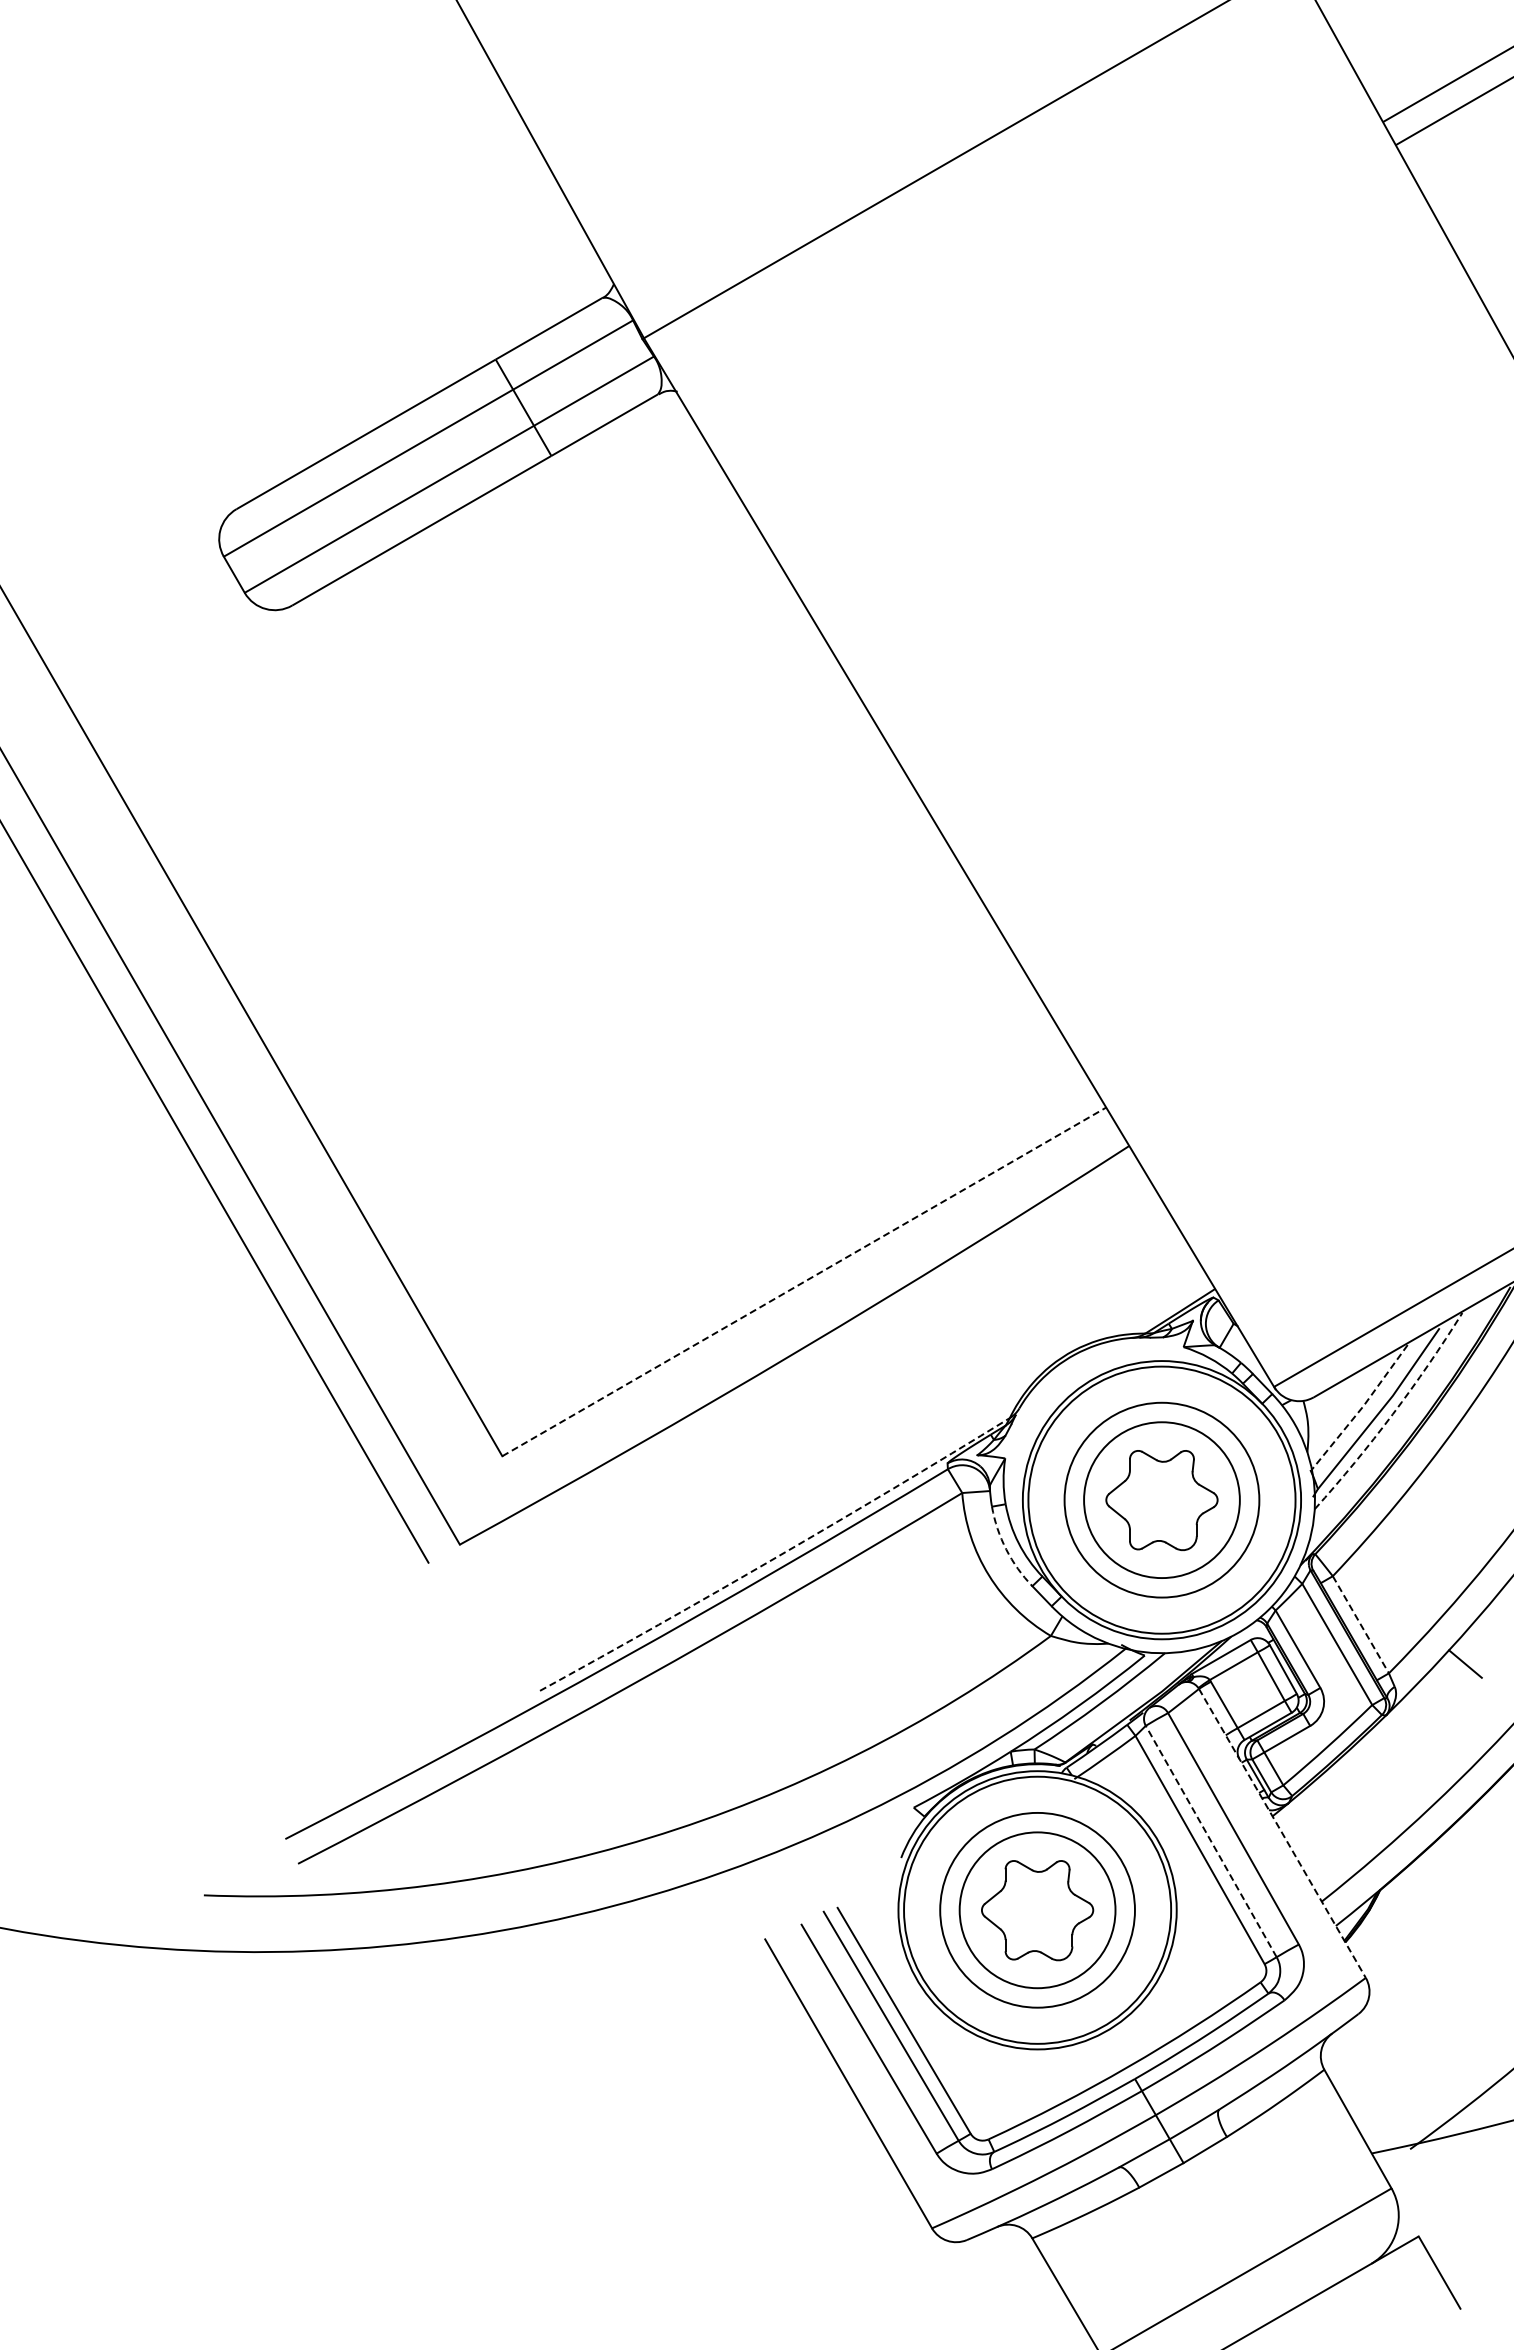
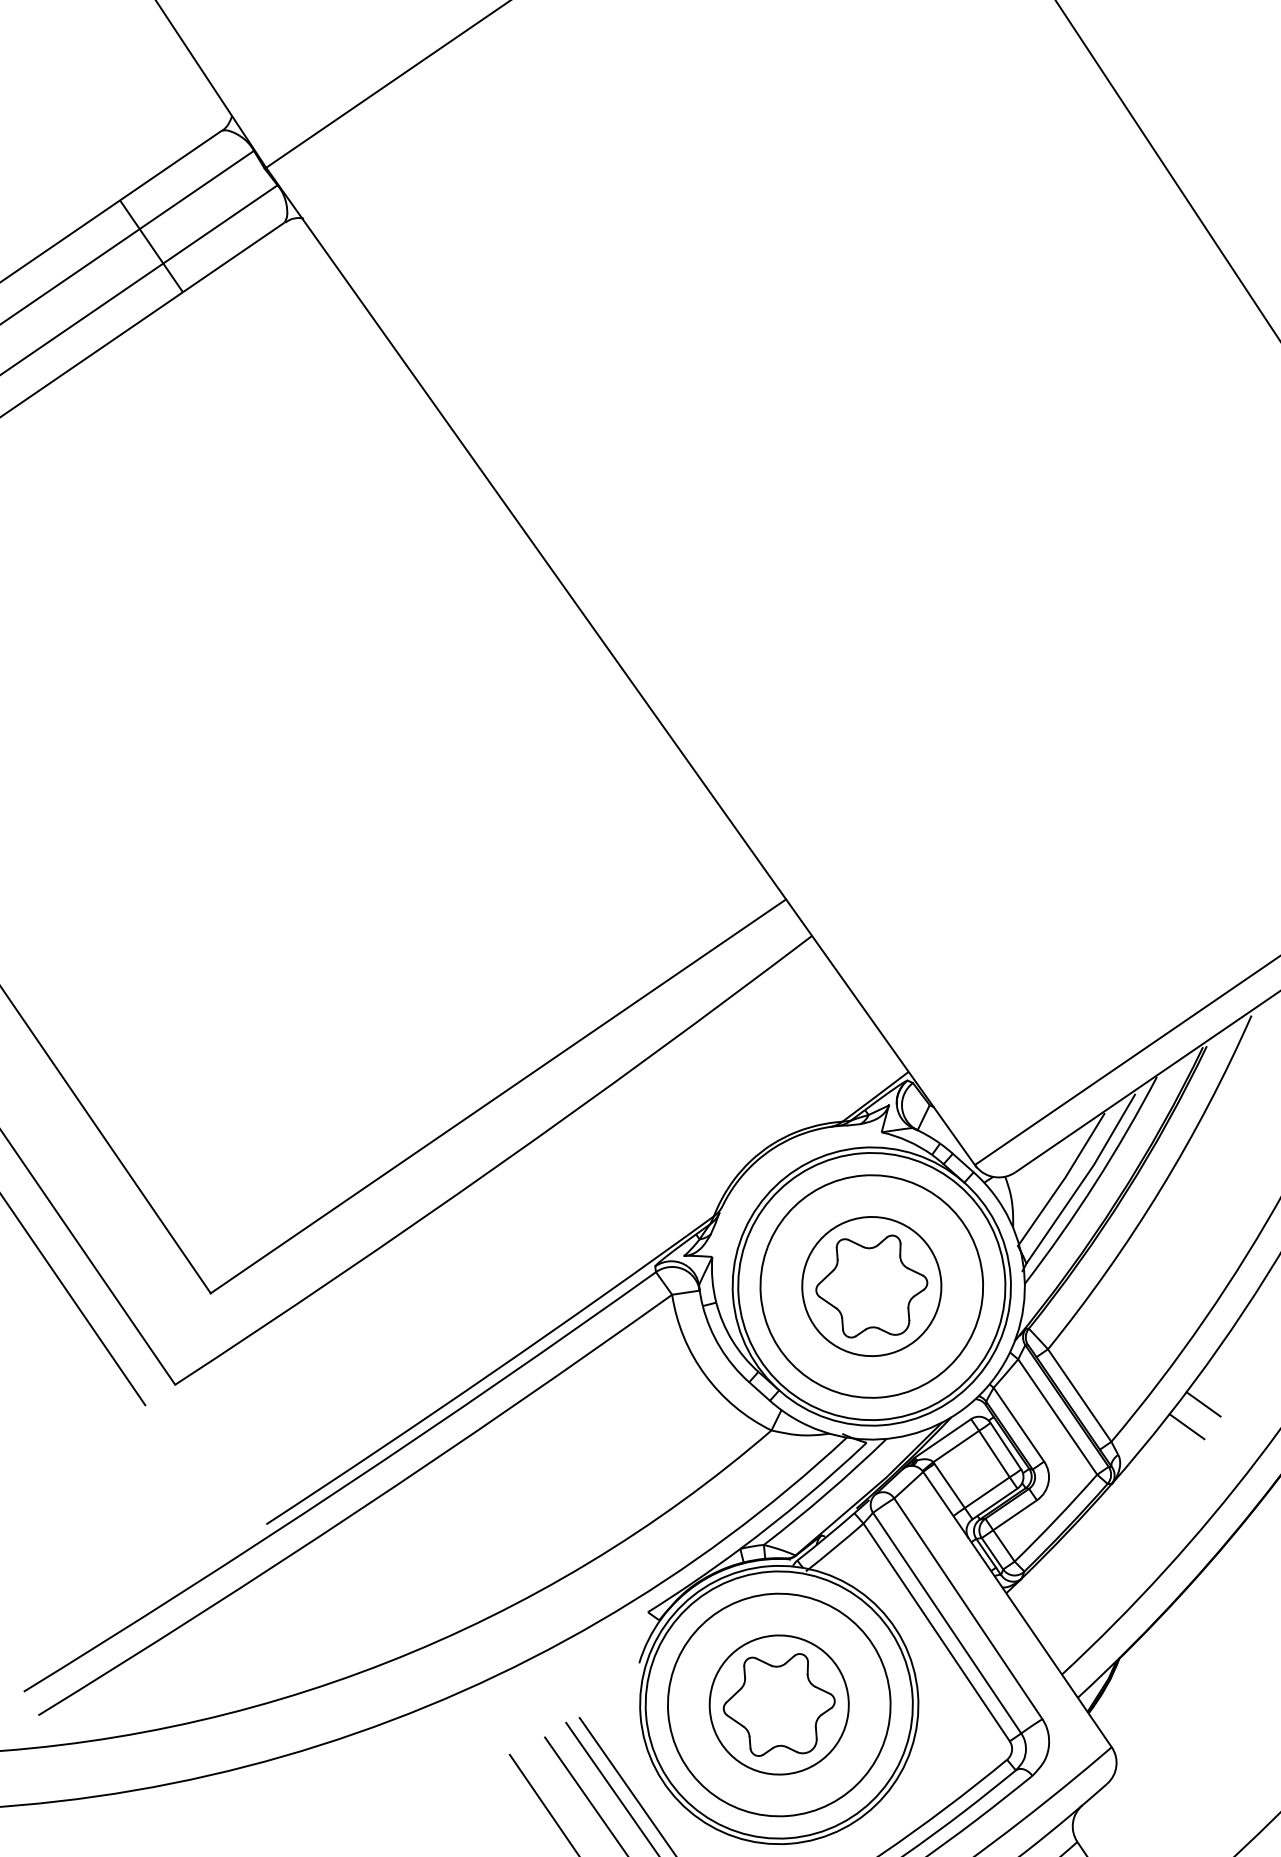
line: (804, 1281) -> (498, 1095), dashed -> solid
line: (1361, 1408) -> (1063, 1179), dashed -> solid
arc: (1392, 1414) -> (1095, 1183), dashed -> solid
circle: (1161, 1499) -> (871, 1285), size x0.71
circle: (1161, 1499) -> (871, 1285), size x1.43
arc: (1006, 1549) -> (720, 1347), dashed -> solid
arc: (776, 1557) -> (491, 1373), dashed -> solid
line: (1361, 1625) -> (1080, 1396), dashed -> solid
line: (1483, 1642) -> (1203, 1403), added
line: (1282, 1833) -> (1017, 1609), dashed -> solid
line: (1211, 1841) -> (947, 1623), dashed -> solid
circle: (1037, 1909) -> (779, 1704), size x0.71
circle: (1037, 1910) -> (779, 1705), size x1.43

